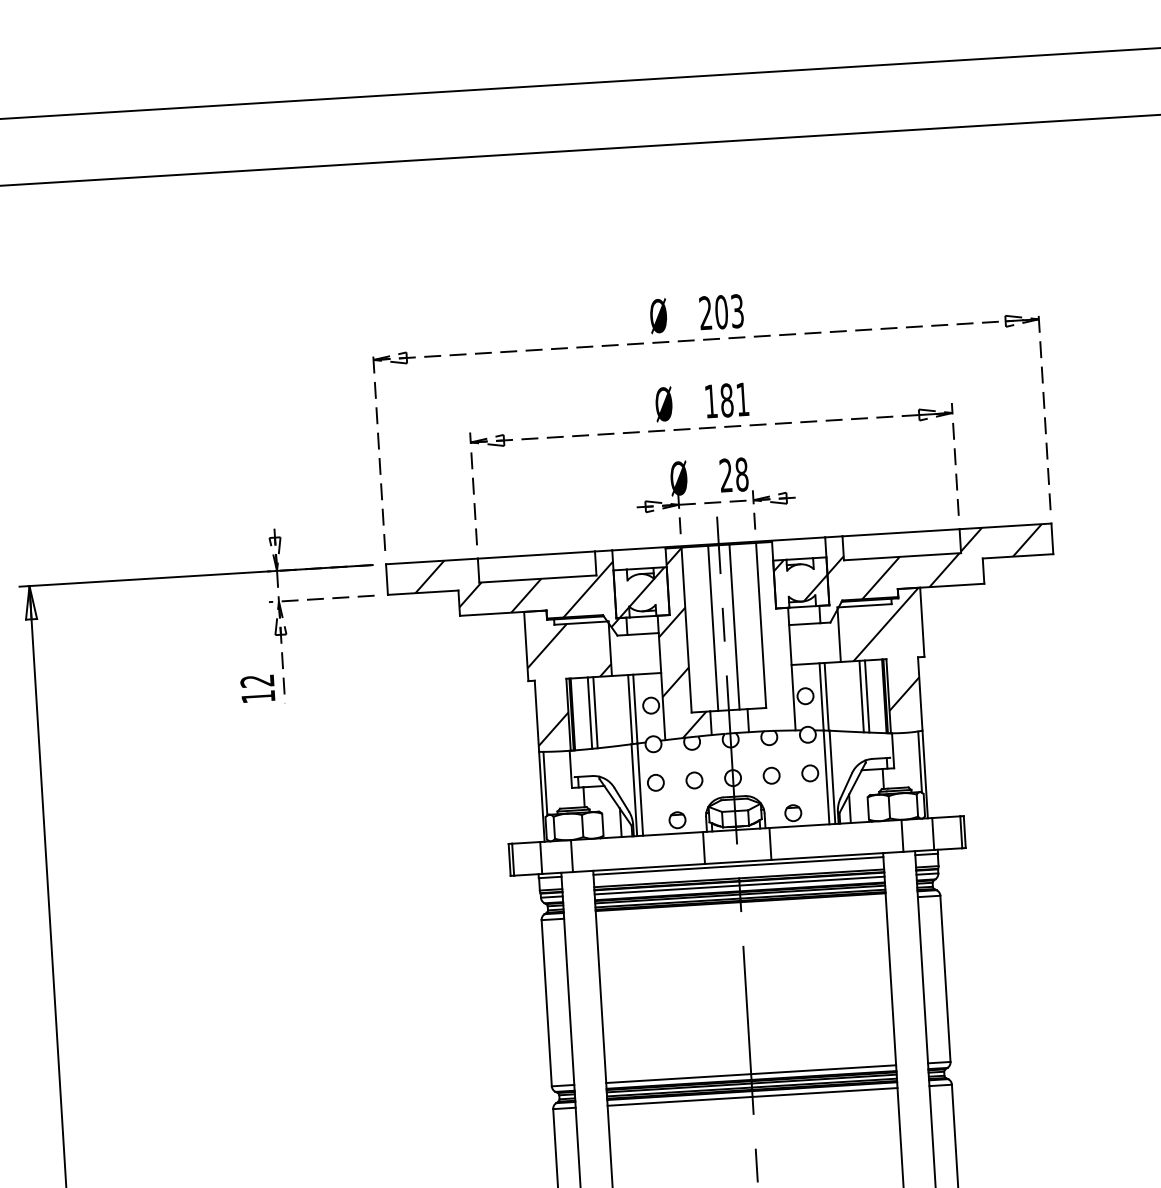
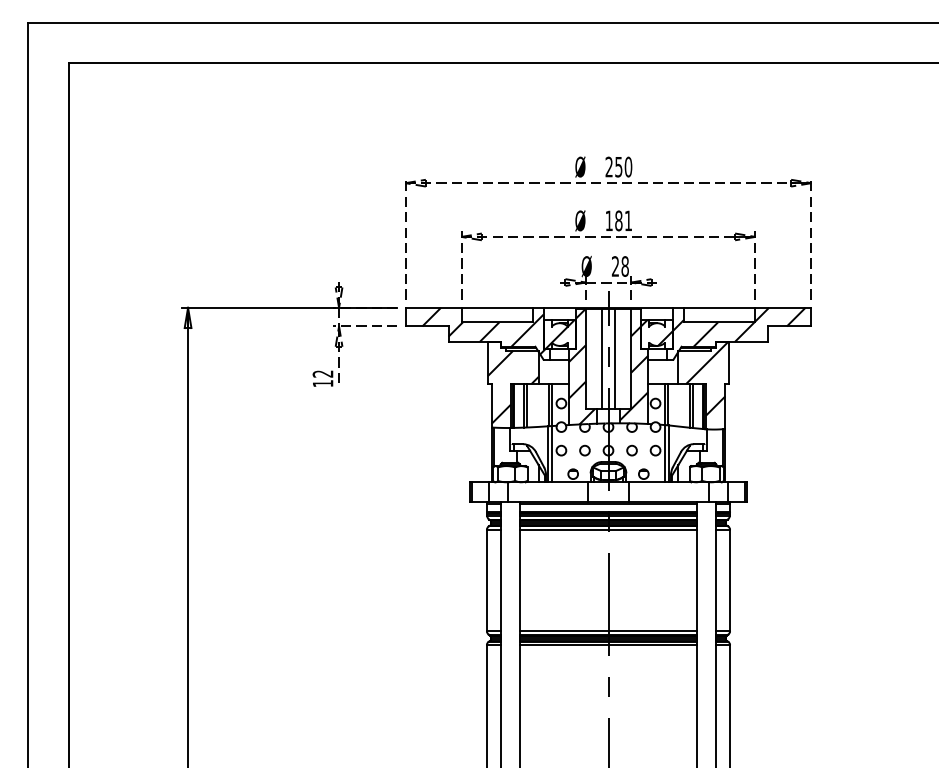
text: (729, 310) -> (623, 166), 203 -> 250
hatch: (766, 649) -> (633, 373), added
line: (740, 907) -> (608, 529), added

